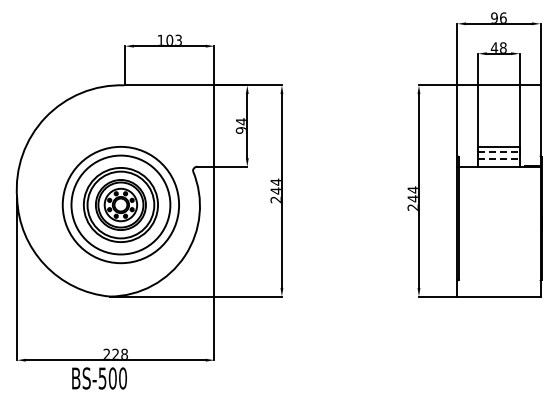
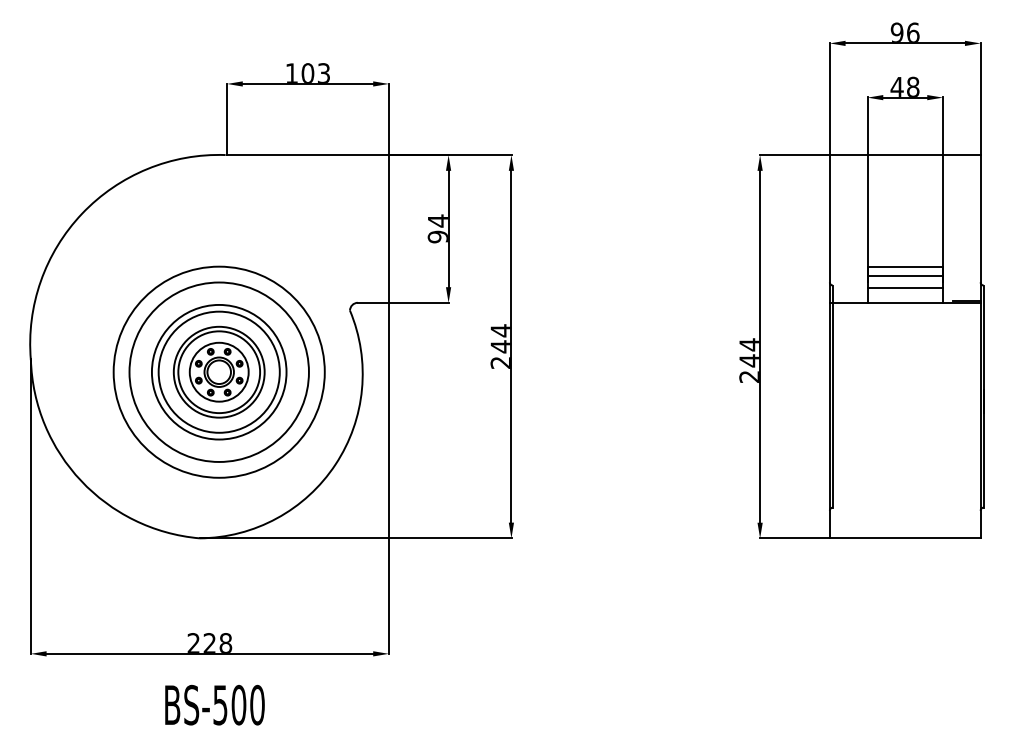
line: (498, 152) -> (904, 276), dashed -> solid
line: (498, 158) -> (904, 287), dashed -> solid
text: (99, 378) -> (214, 705), moved

